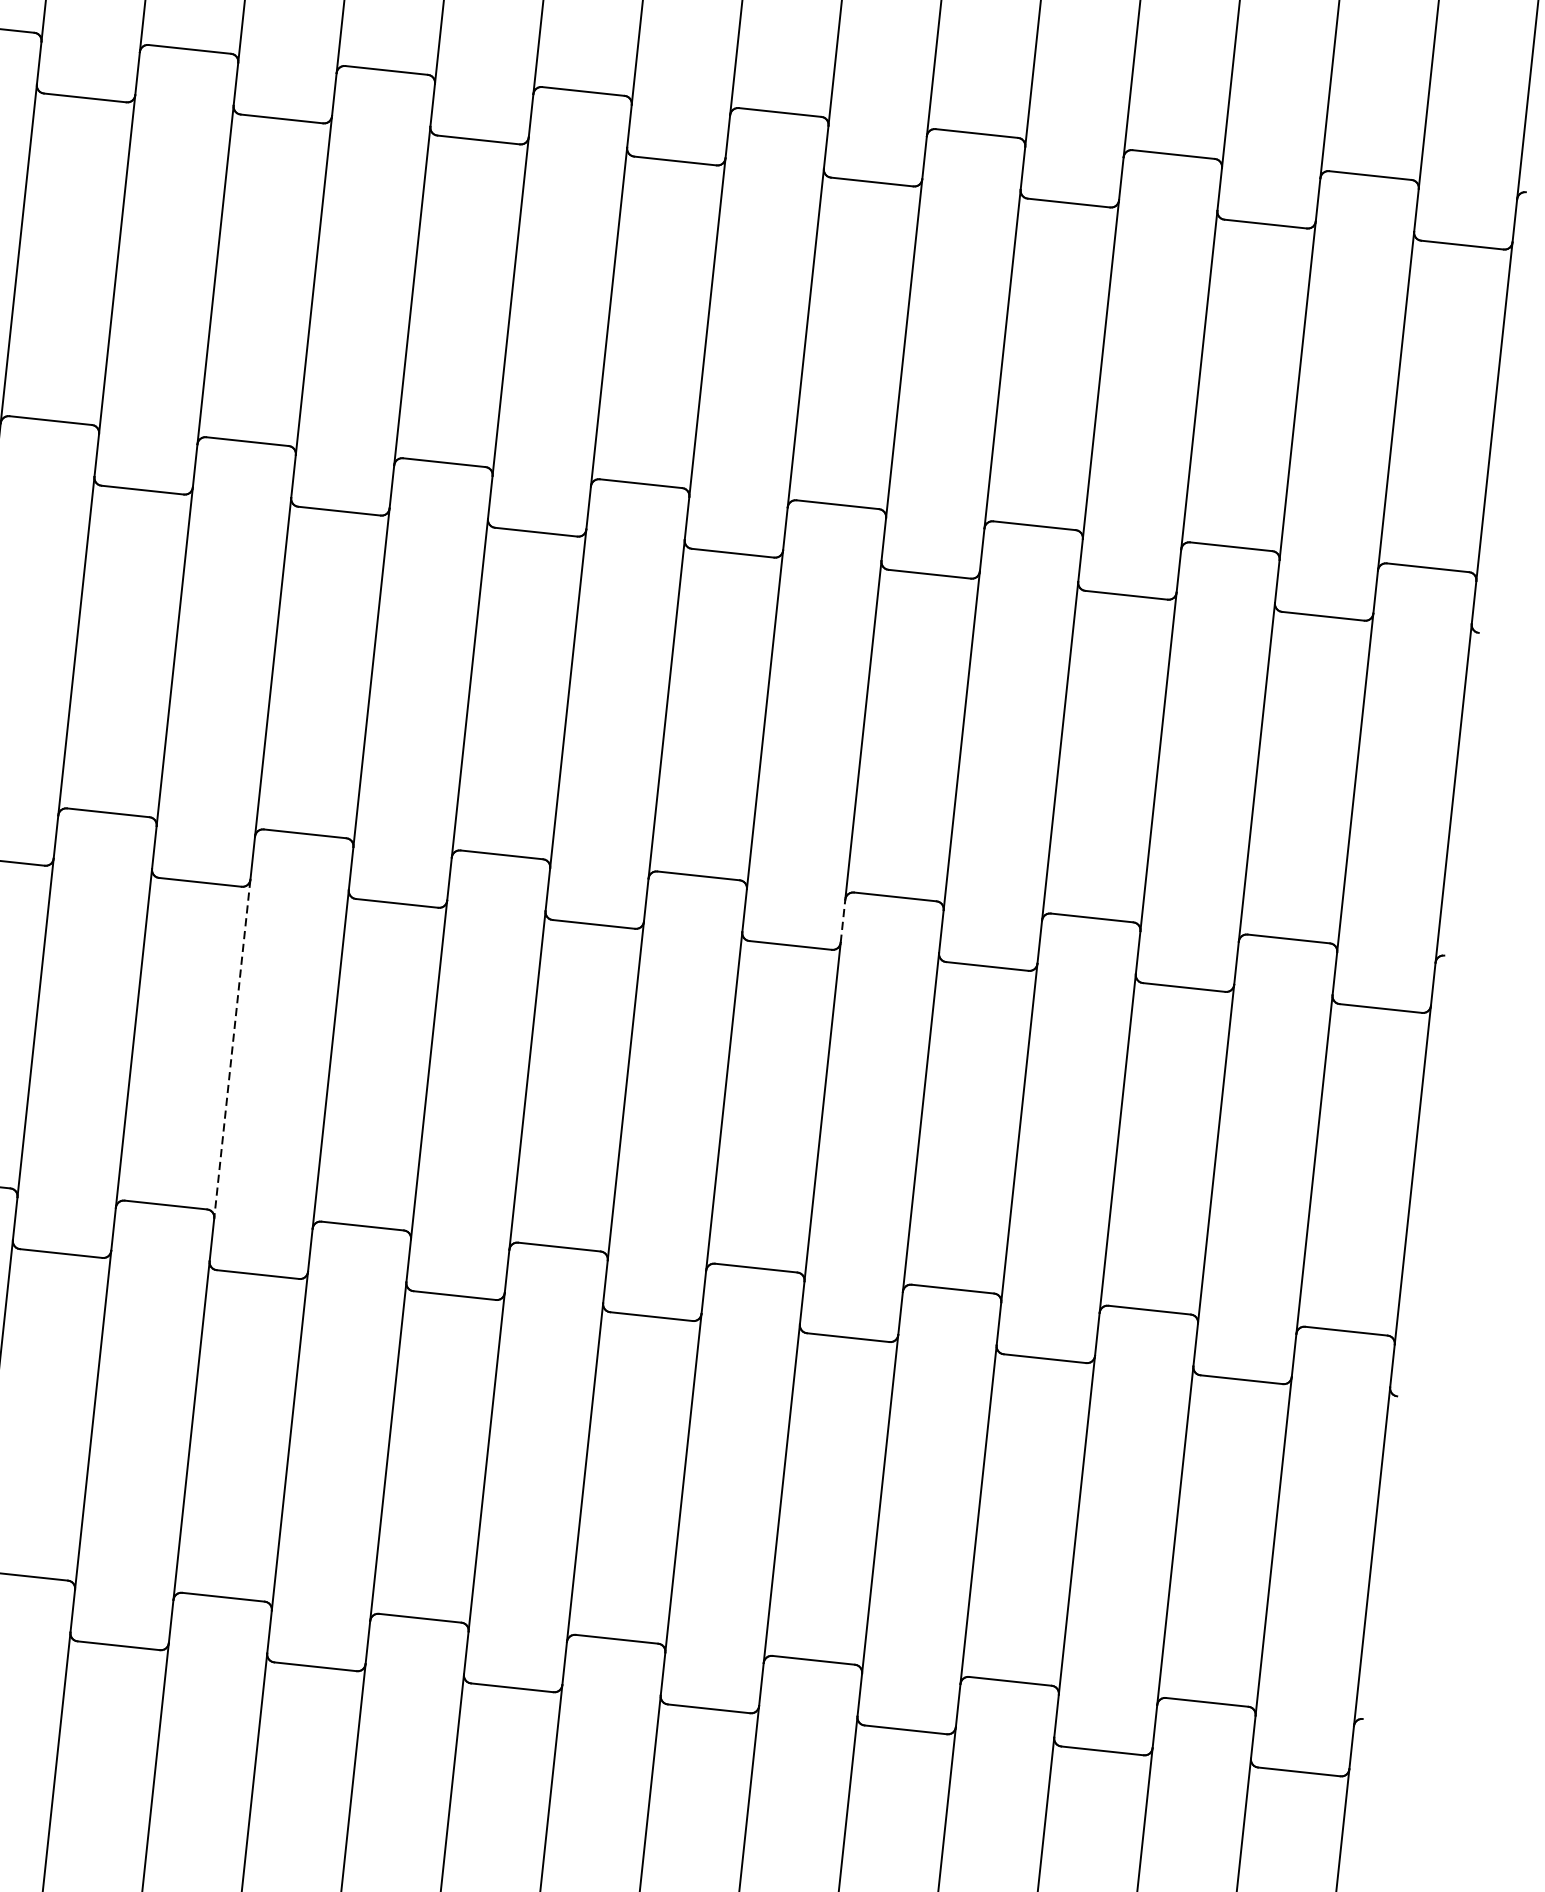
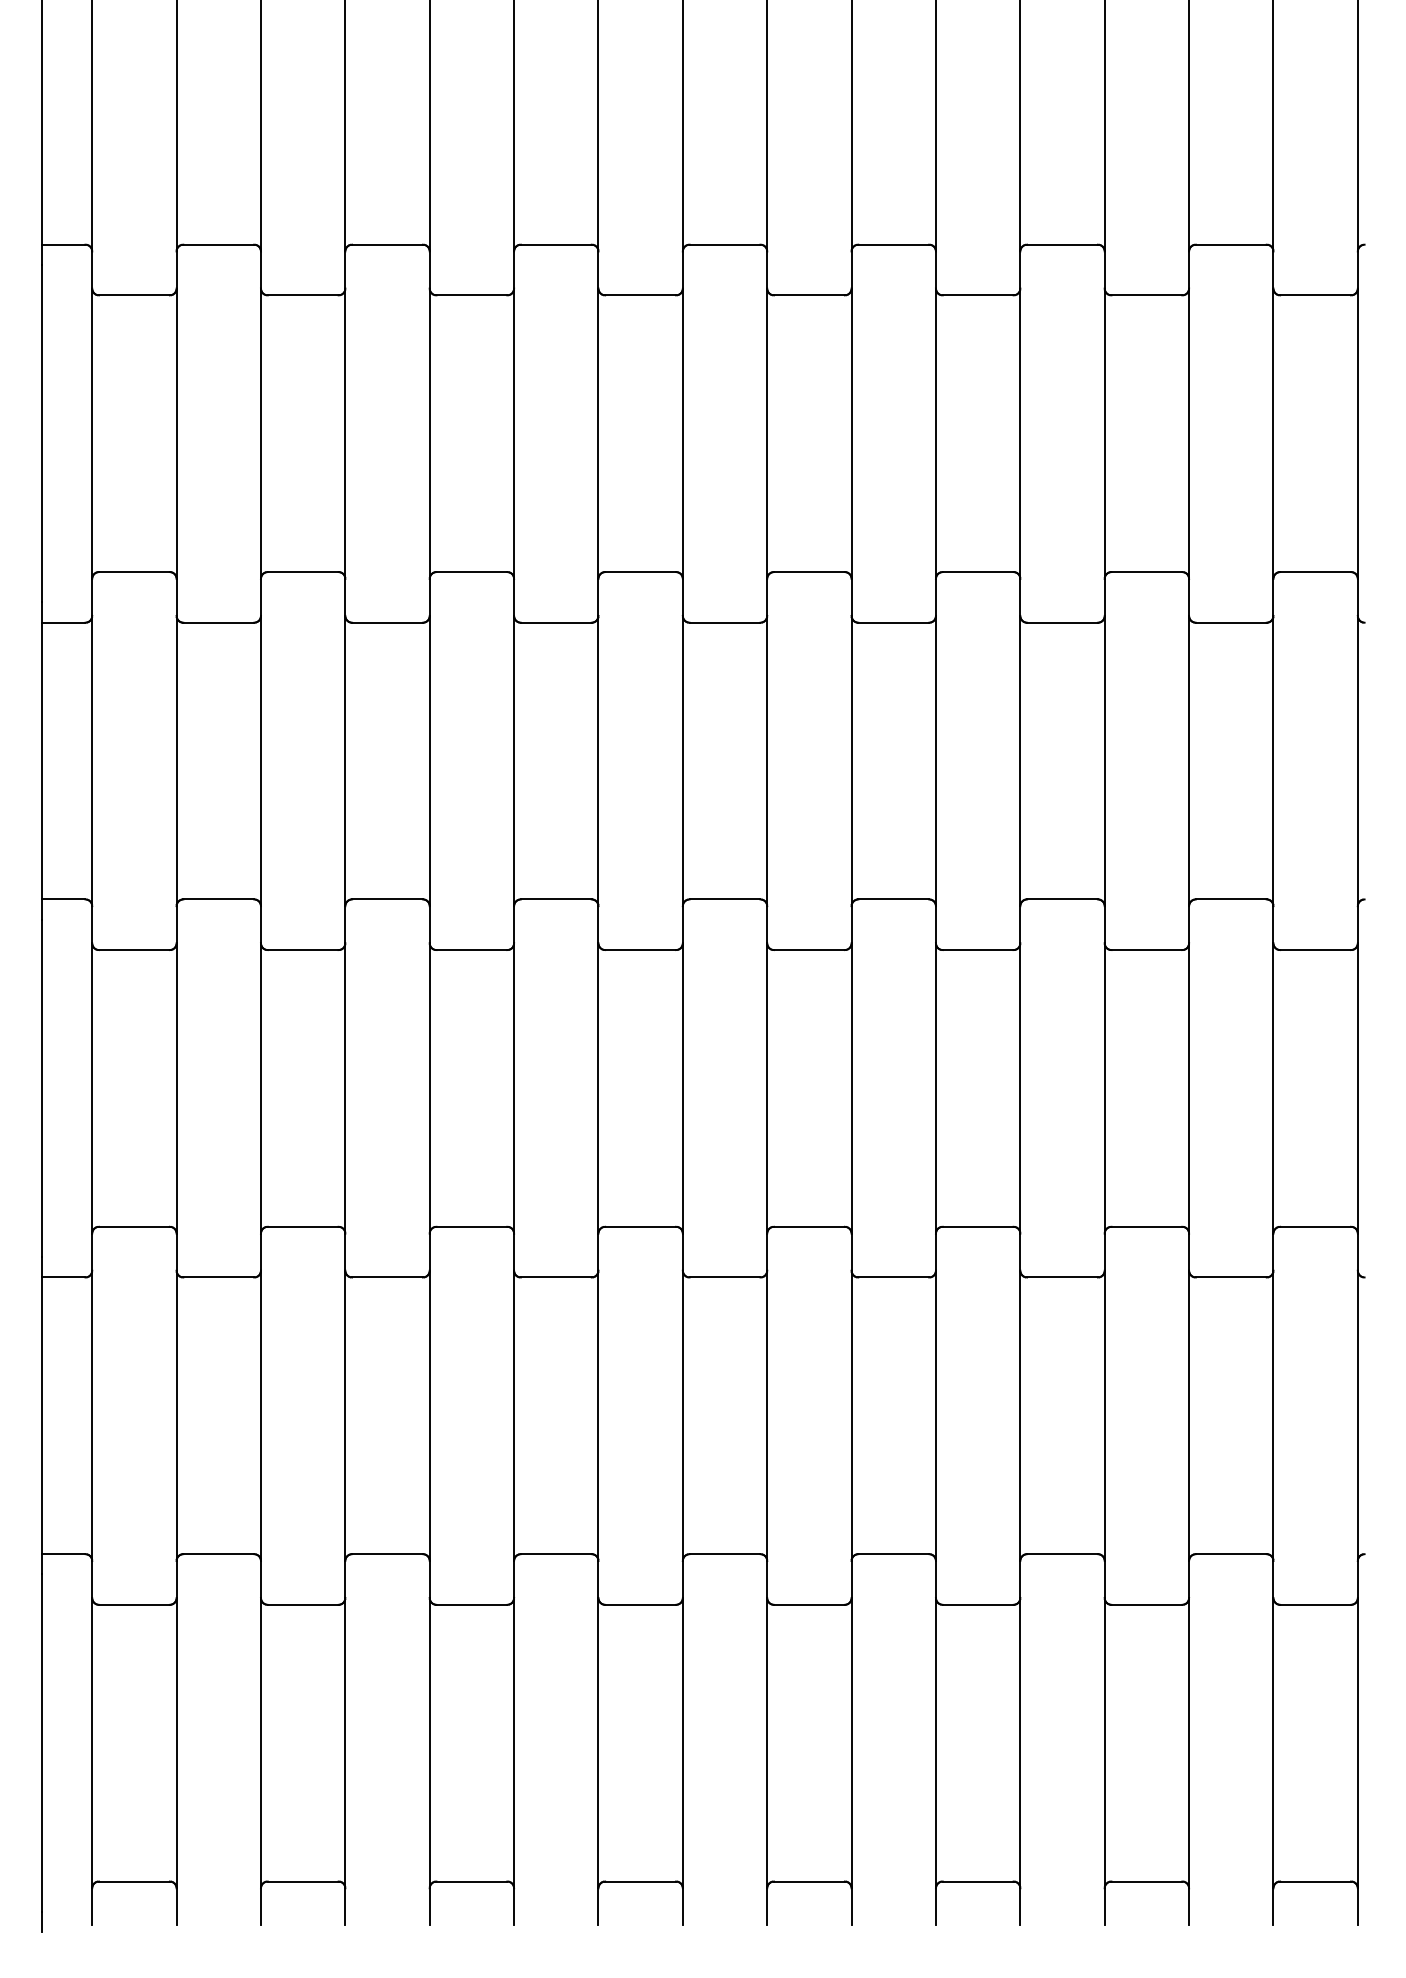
line: (842, 920) -> (851, 924), dashed -> solid
line: (232, 1049) -> (345, 1088), dashed -> solid

